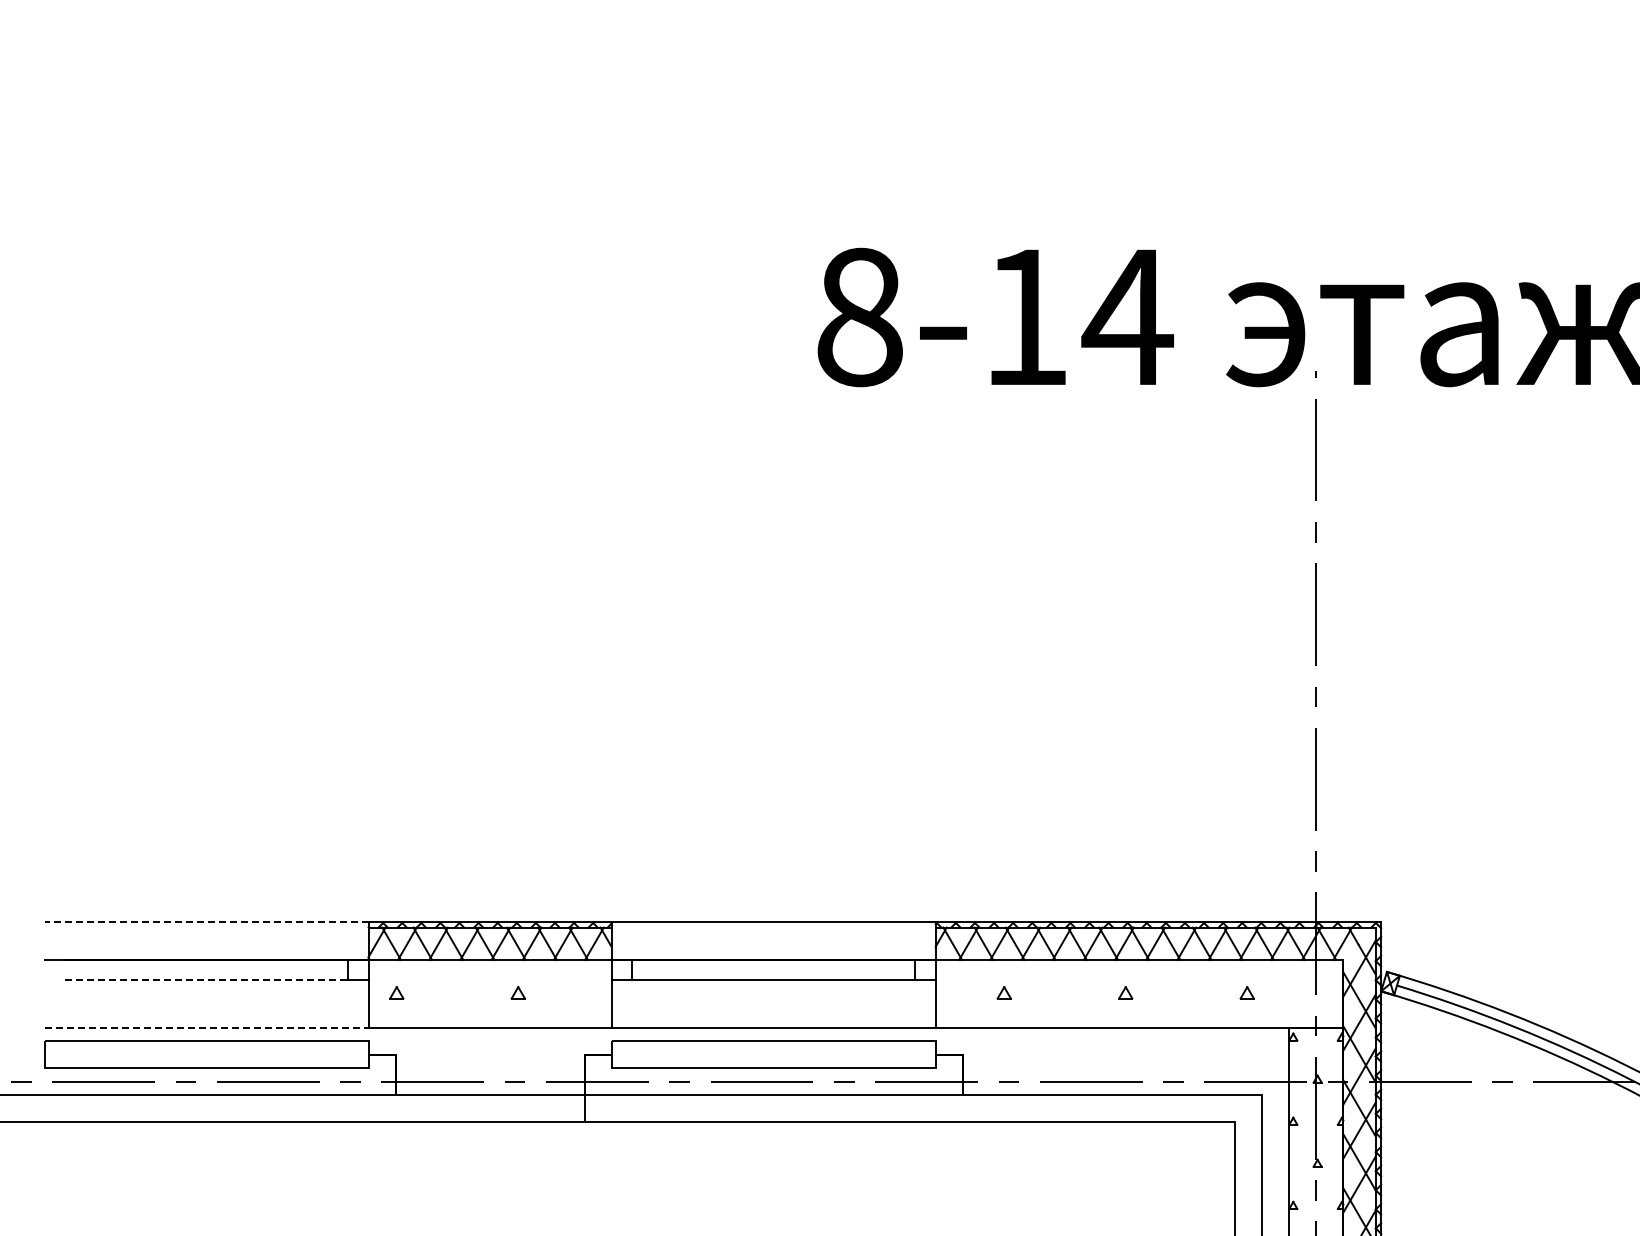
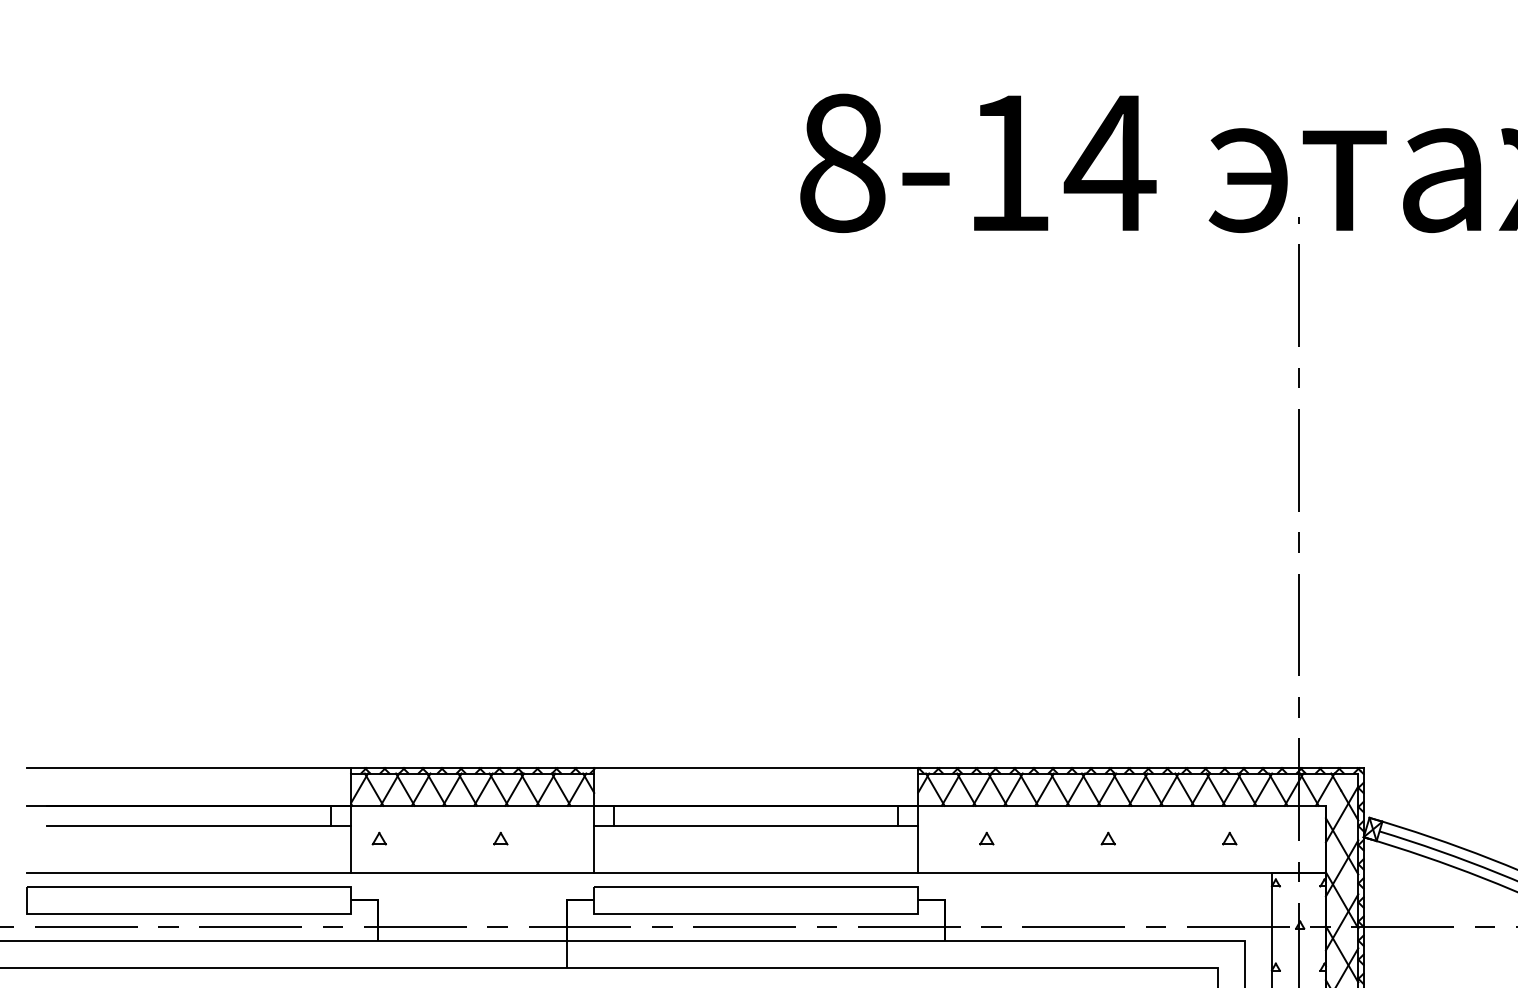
line: (206, 922) -> (189, 768), dashed -> solid
line: (206, 980) -> (189, 826), dashed -> solid
line: (206, 1027) -> (189, 873), dashed -> solid

